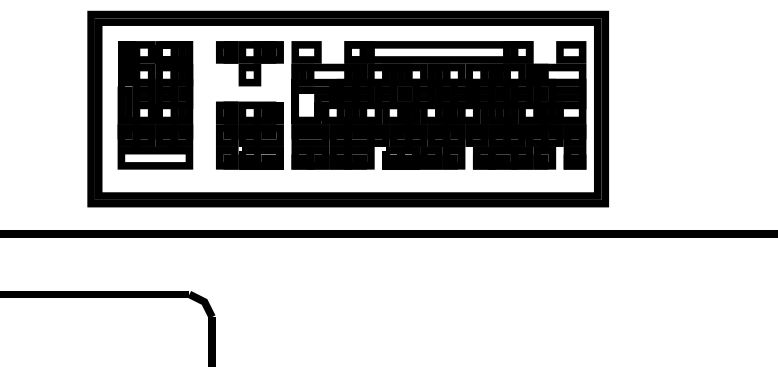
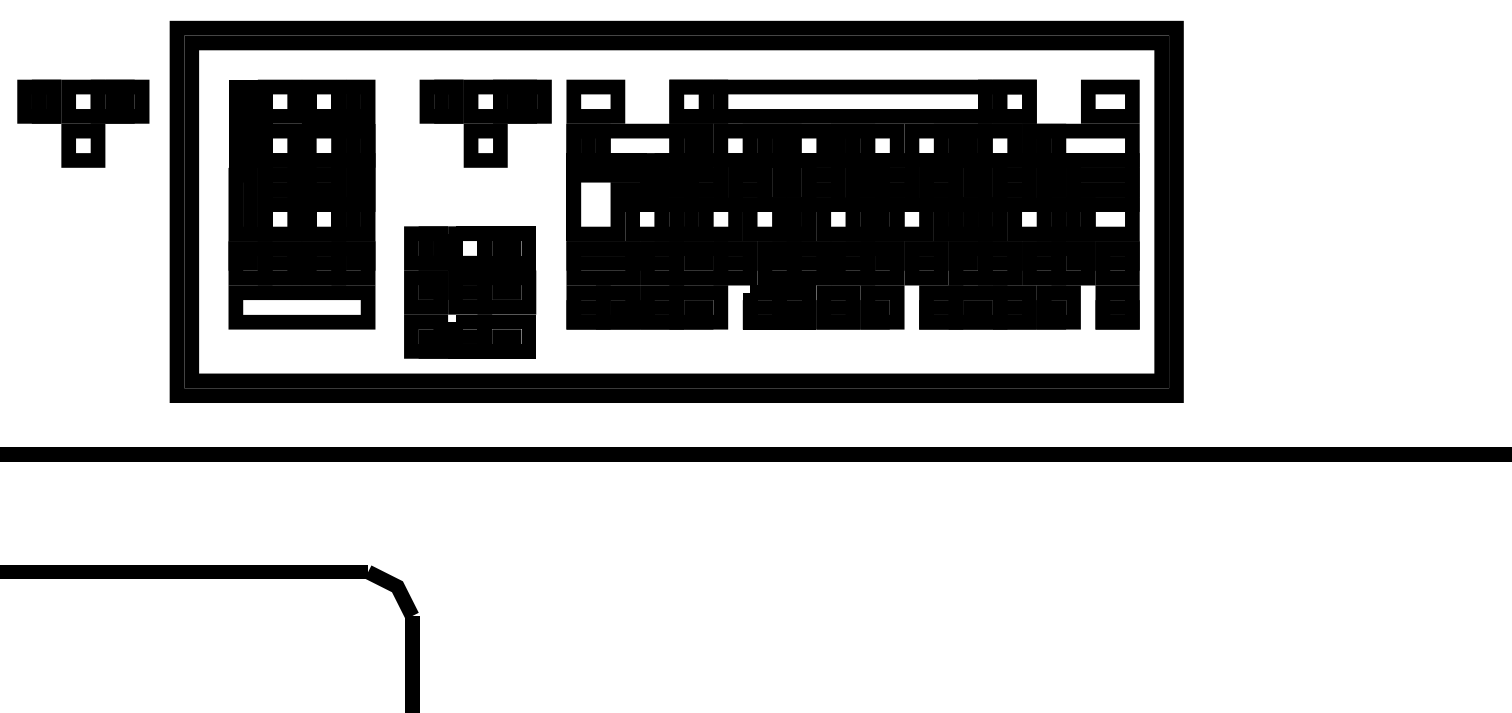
part: (42, 63) -> (82, 123), added
part: (249, 135) -> (469, 292), moved

